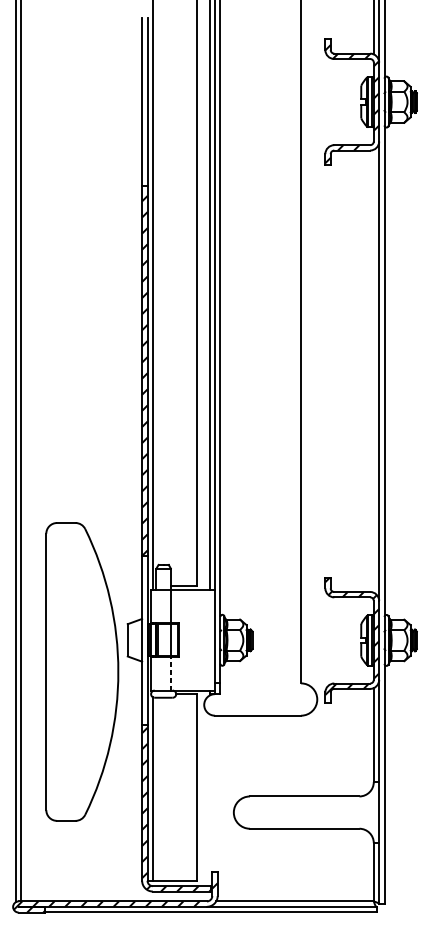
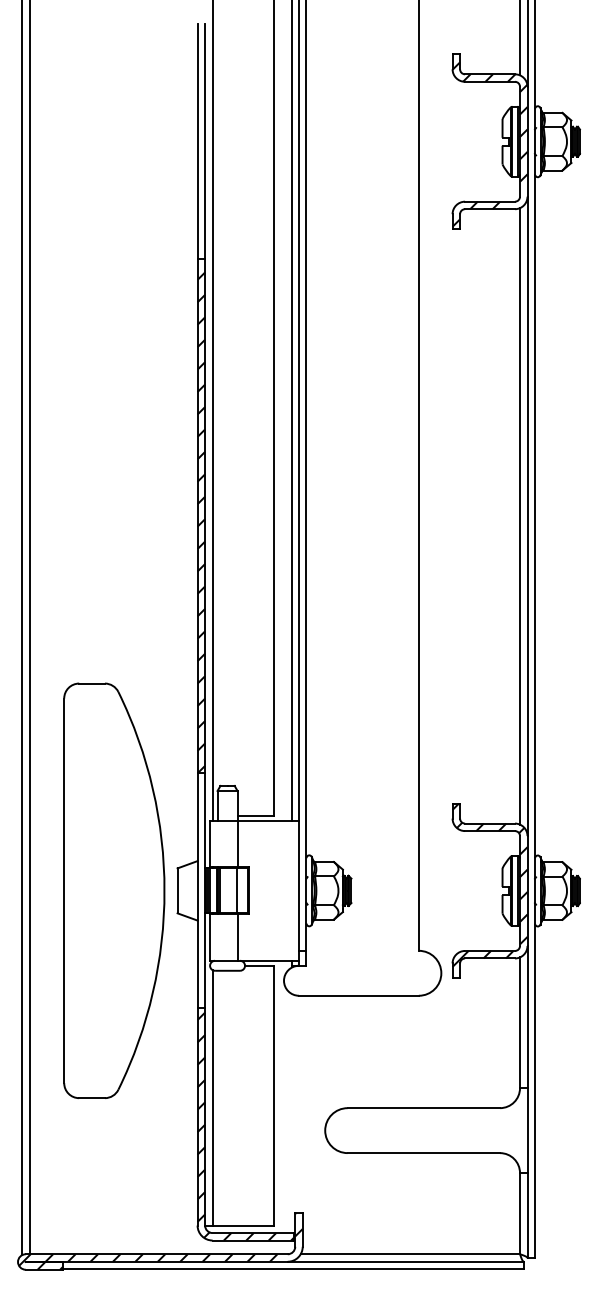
line: (374, 371) -> (520, 516), added
part: (82, 671) -> (114, 890), moved
line: (171, 673) -> (238, 937), dashed -> solid

